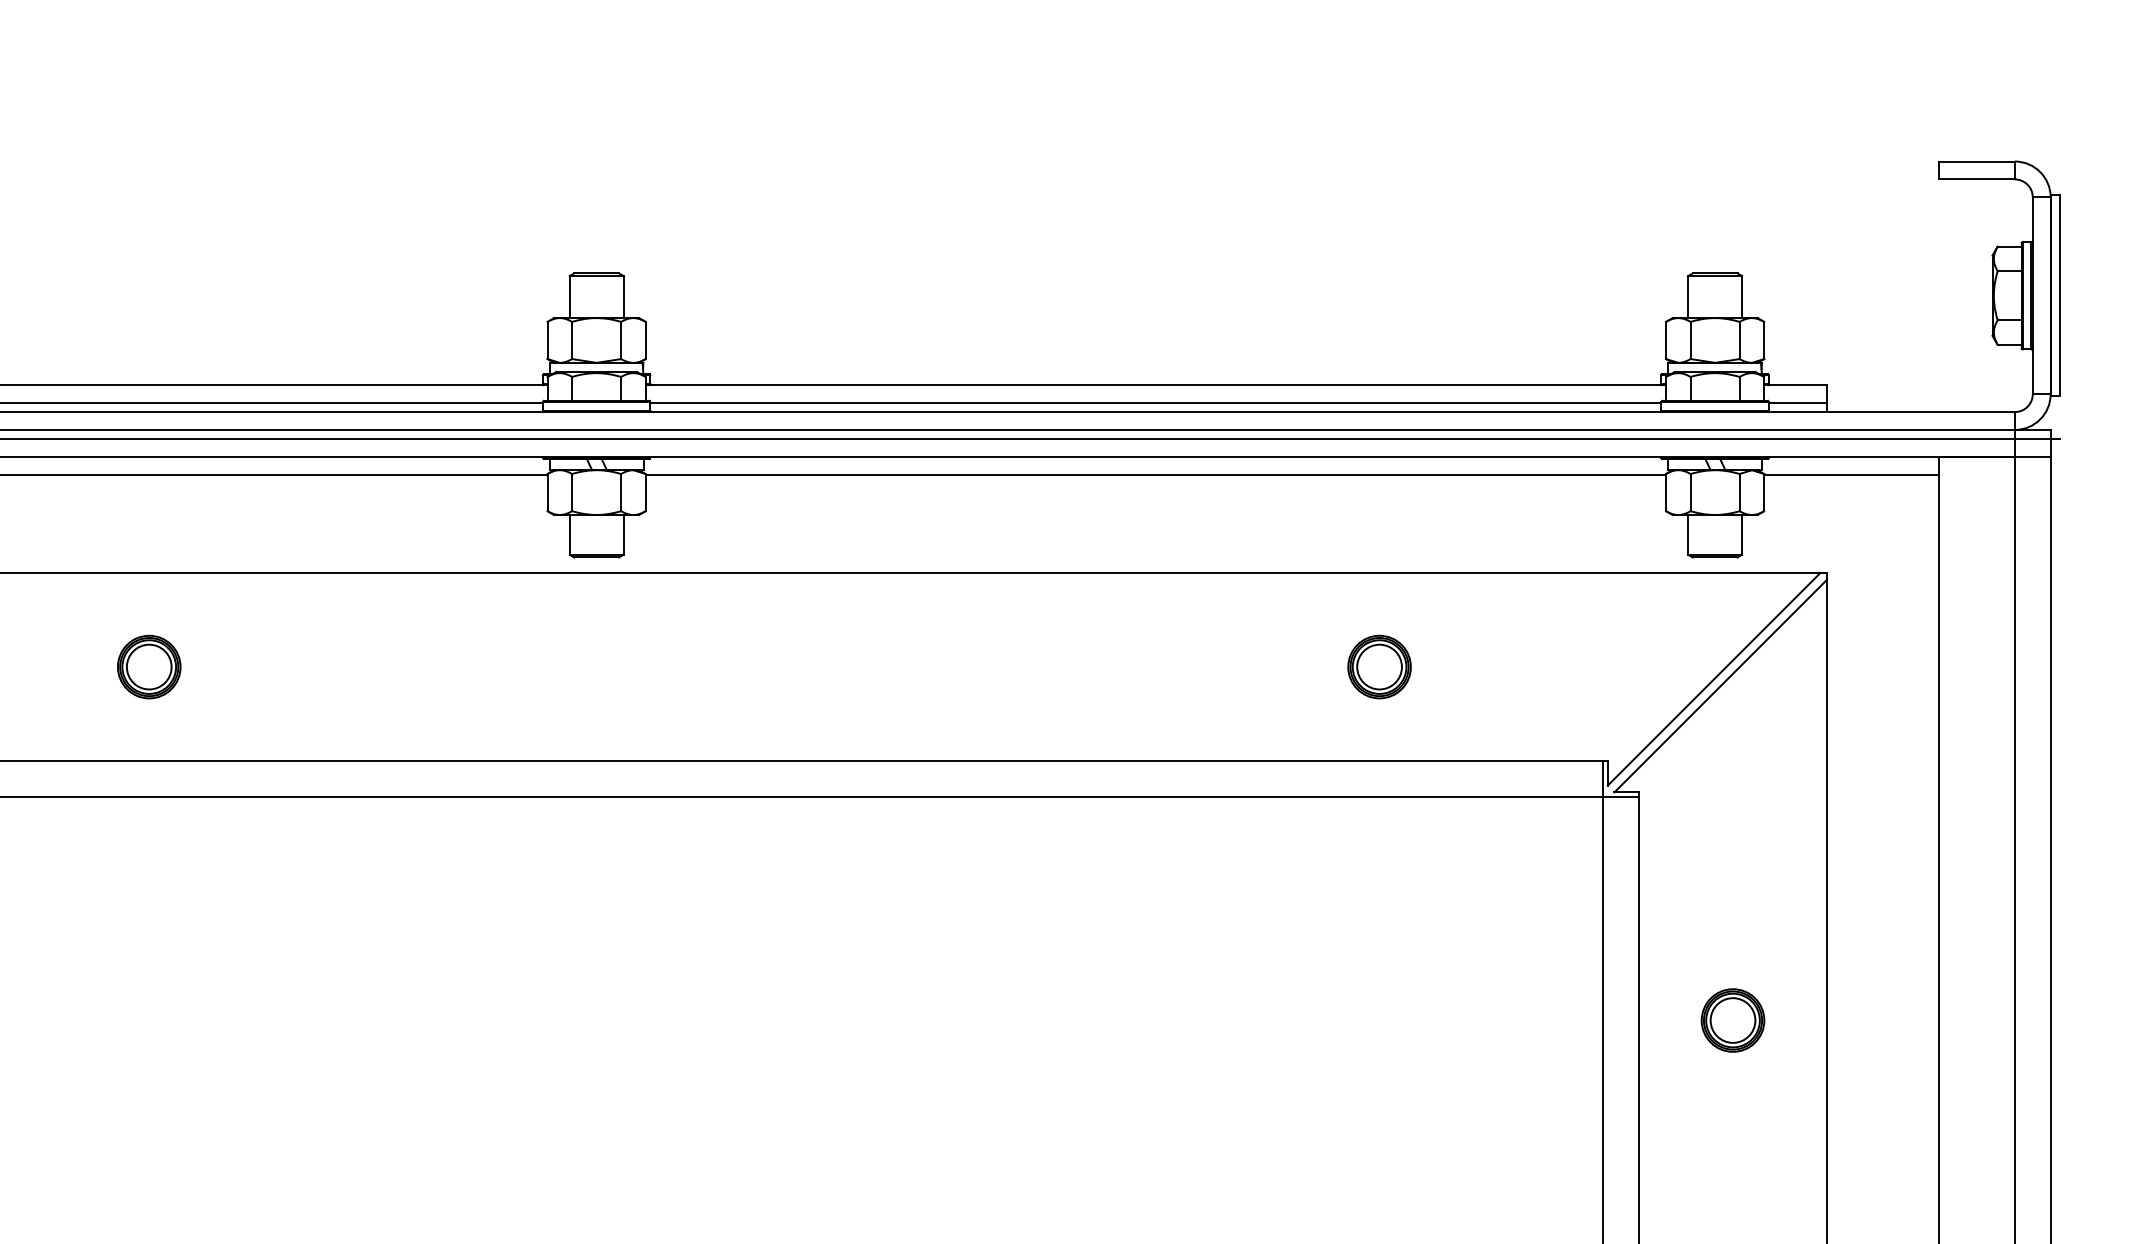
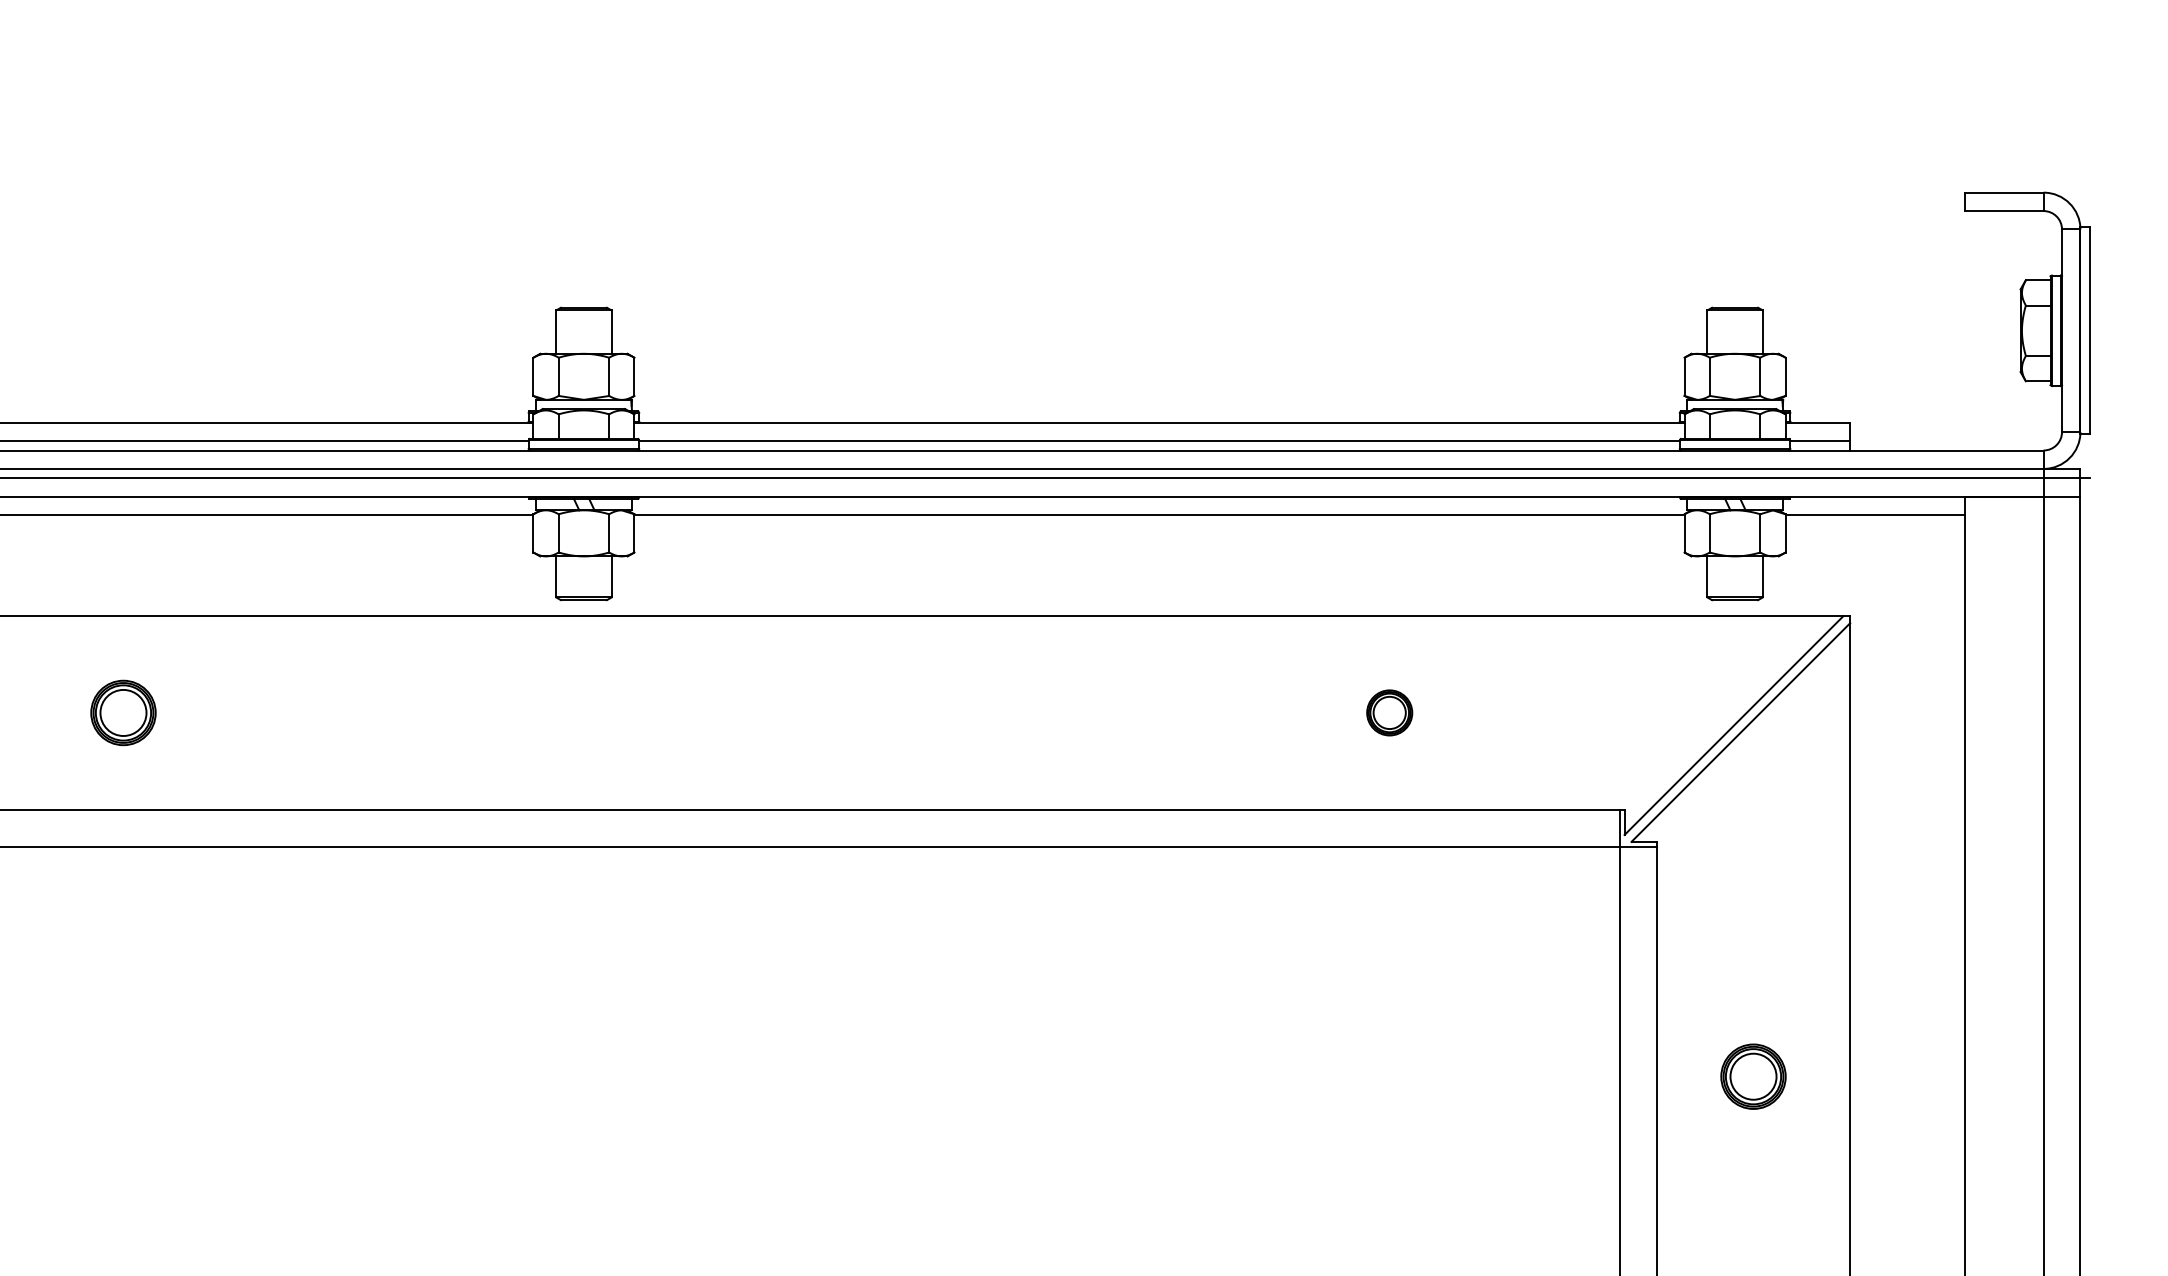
part: (1379, 666) -> (1389, 712), size x0.7

